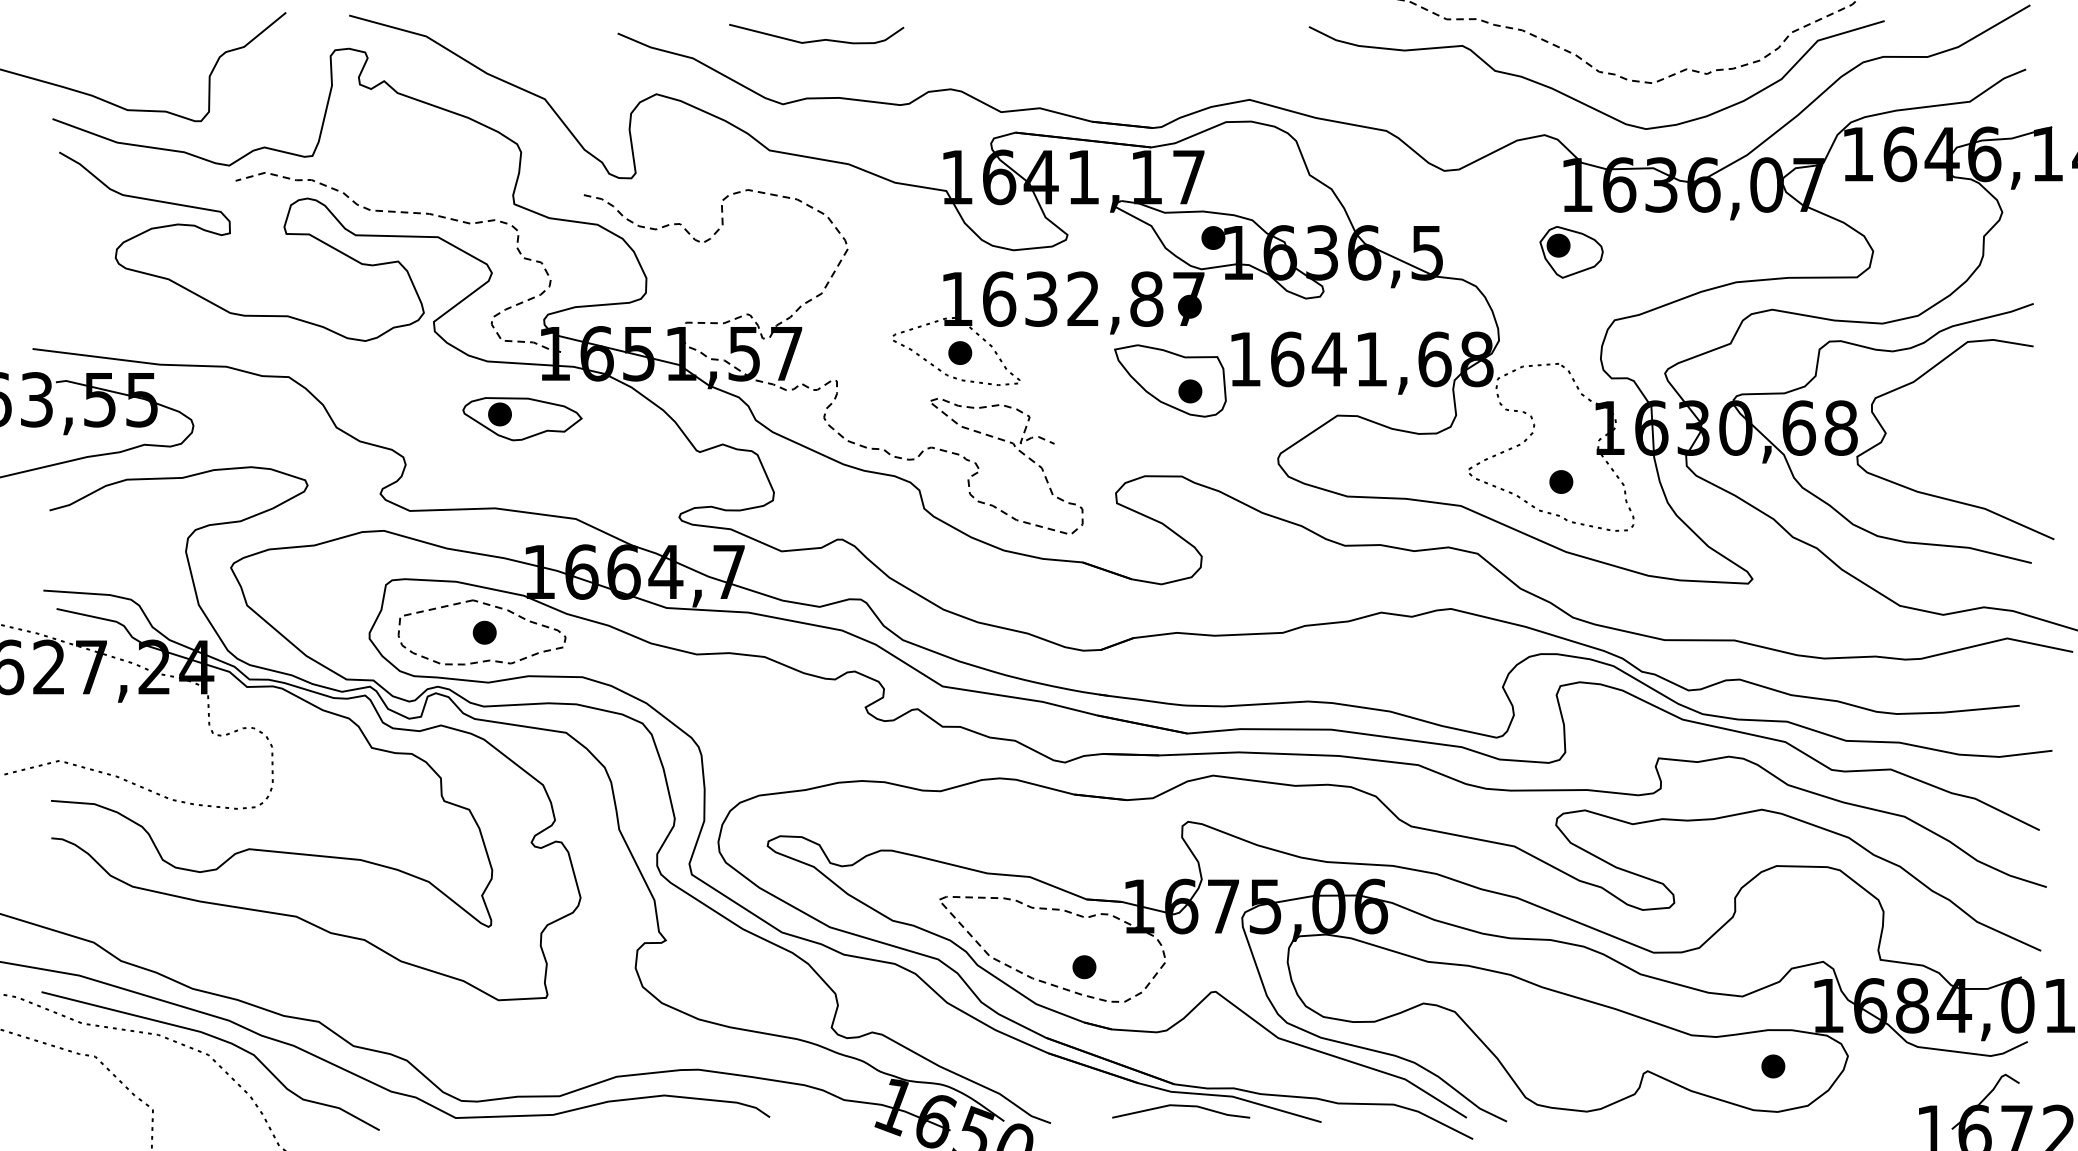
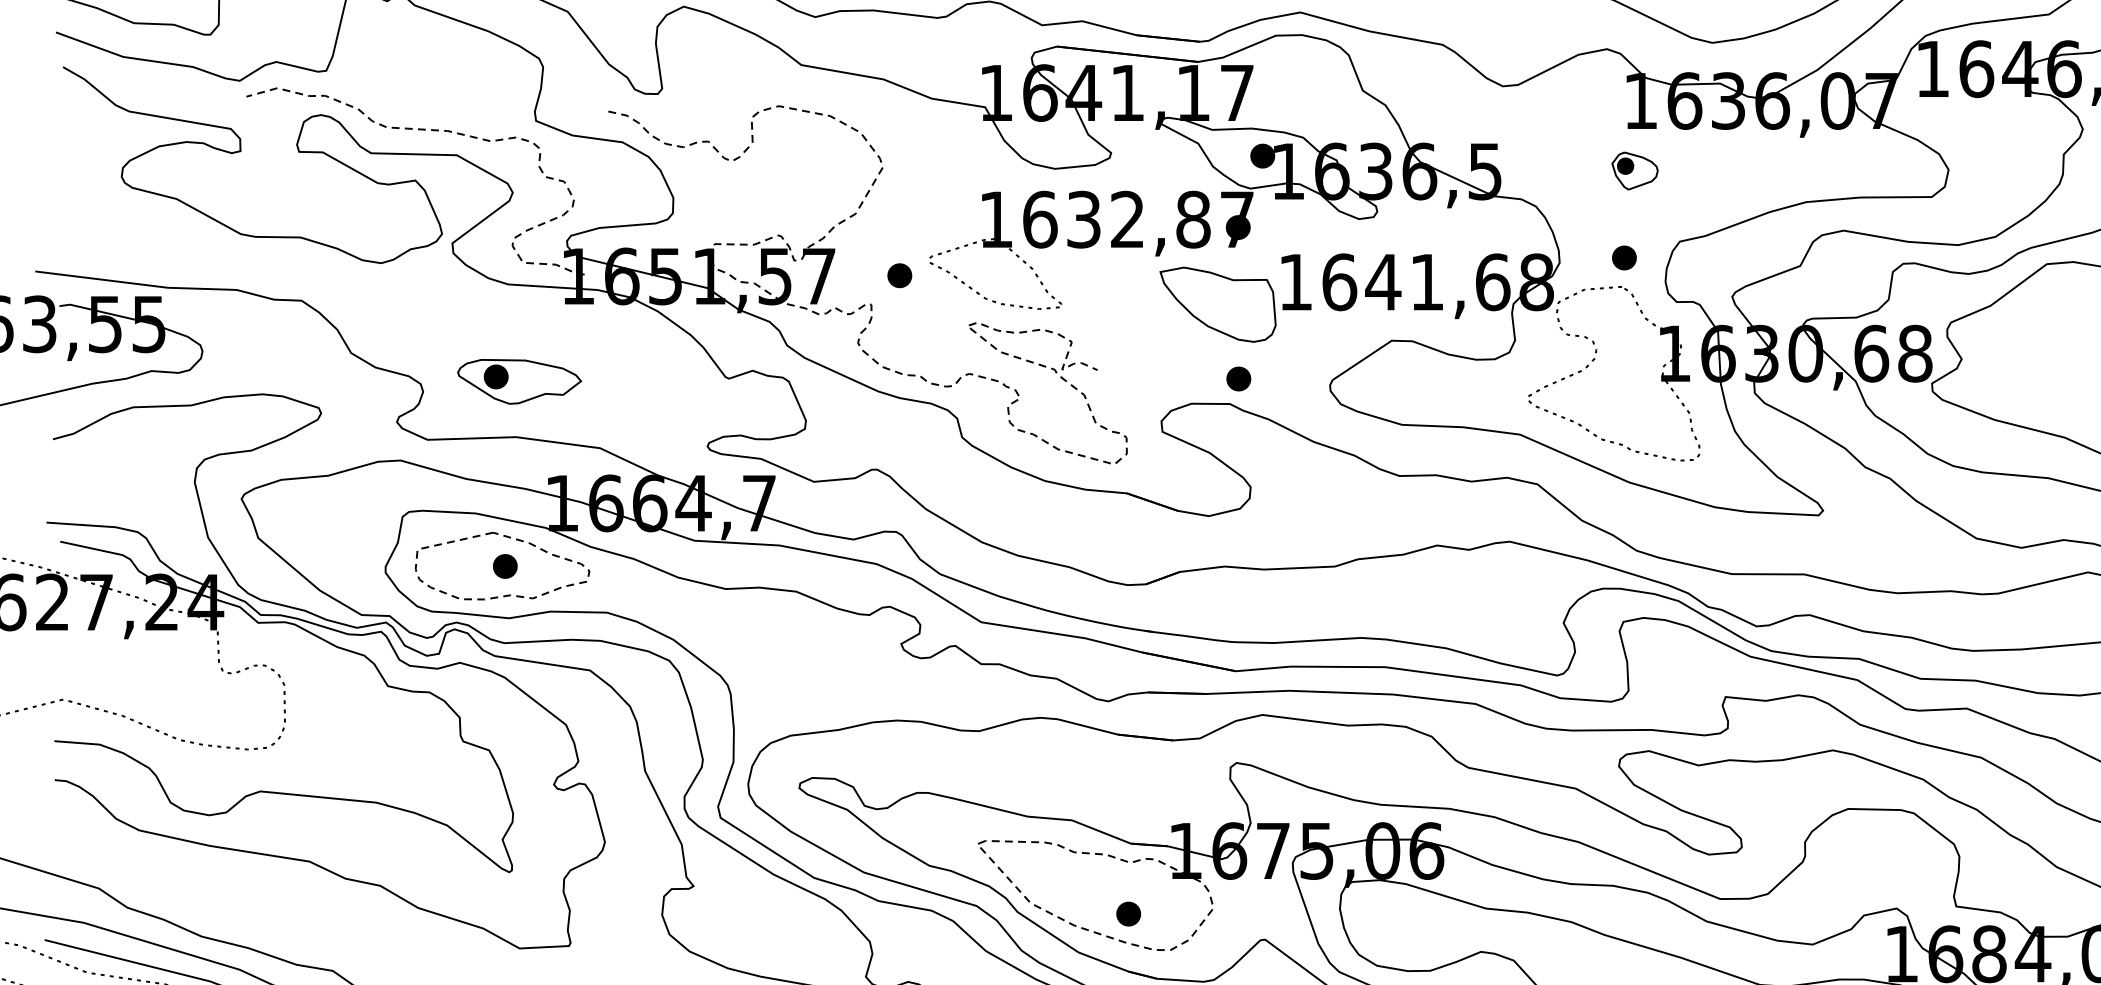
part: (1571, 252) -> (1634, 171), size x0.7
part: (960, 352) -> (900, 275), moved
part: (1190, 391) -> (1238, 379), moved
part: (522, 419) -> (519, 382), moved
part: (1561, 481) -> (1624, 257), moved

